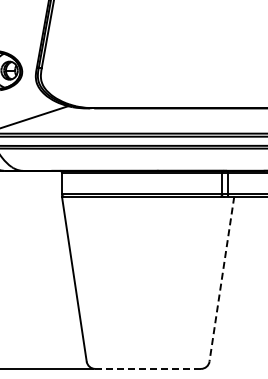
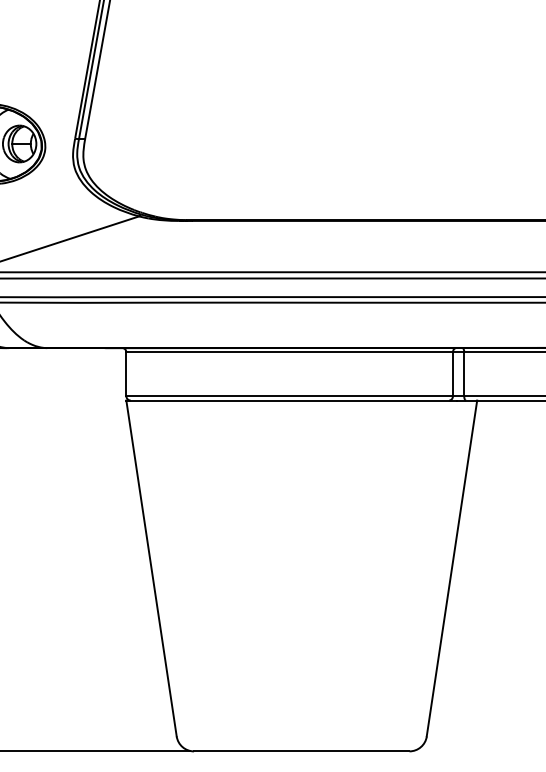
line: (221, 279) -> (451, 569), dashed -> solid
line: (148, 368) -> (302, 750), dashed -> solid

